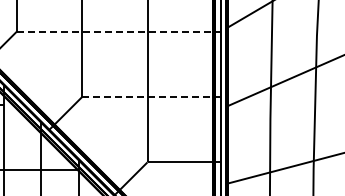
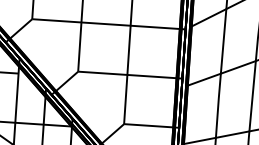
line: (118, 31) -> (108, 24), dashed -> solid
line: (151, 97) -> (130, 75), dashed -> solid

